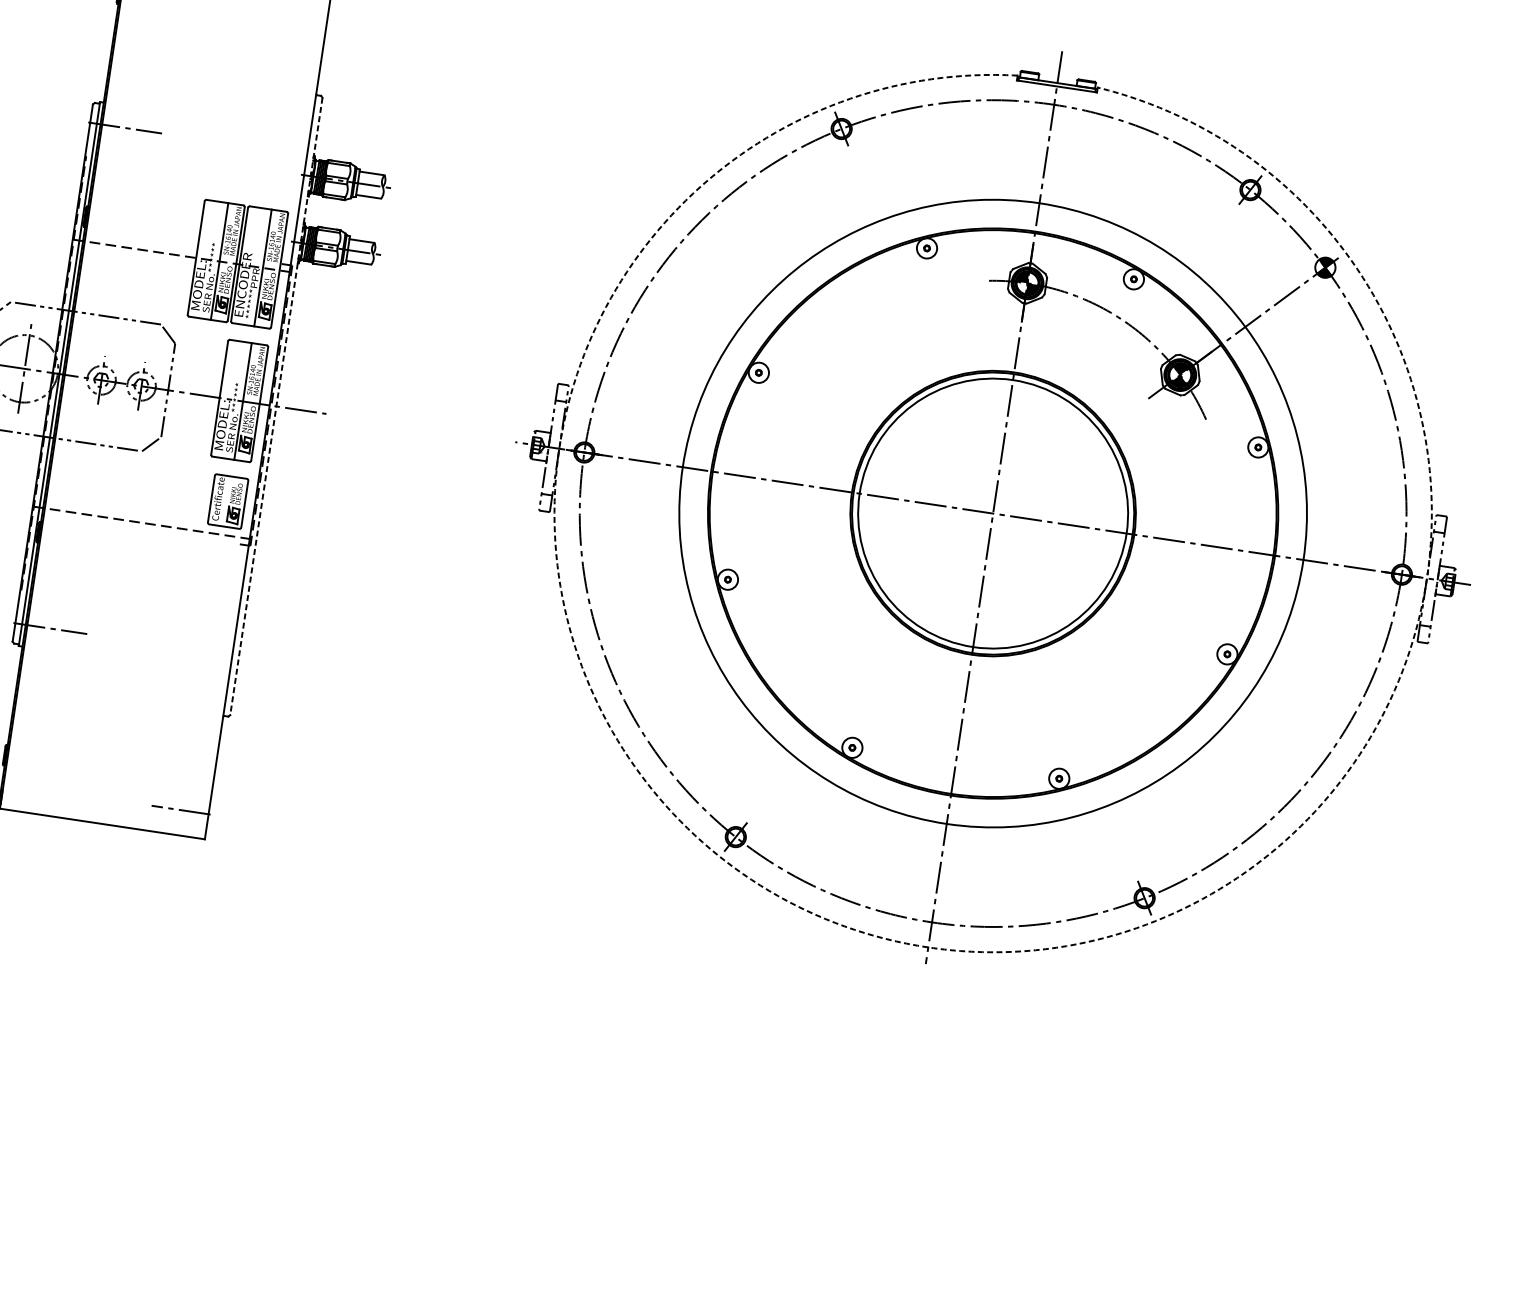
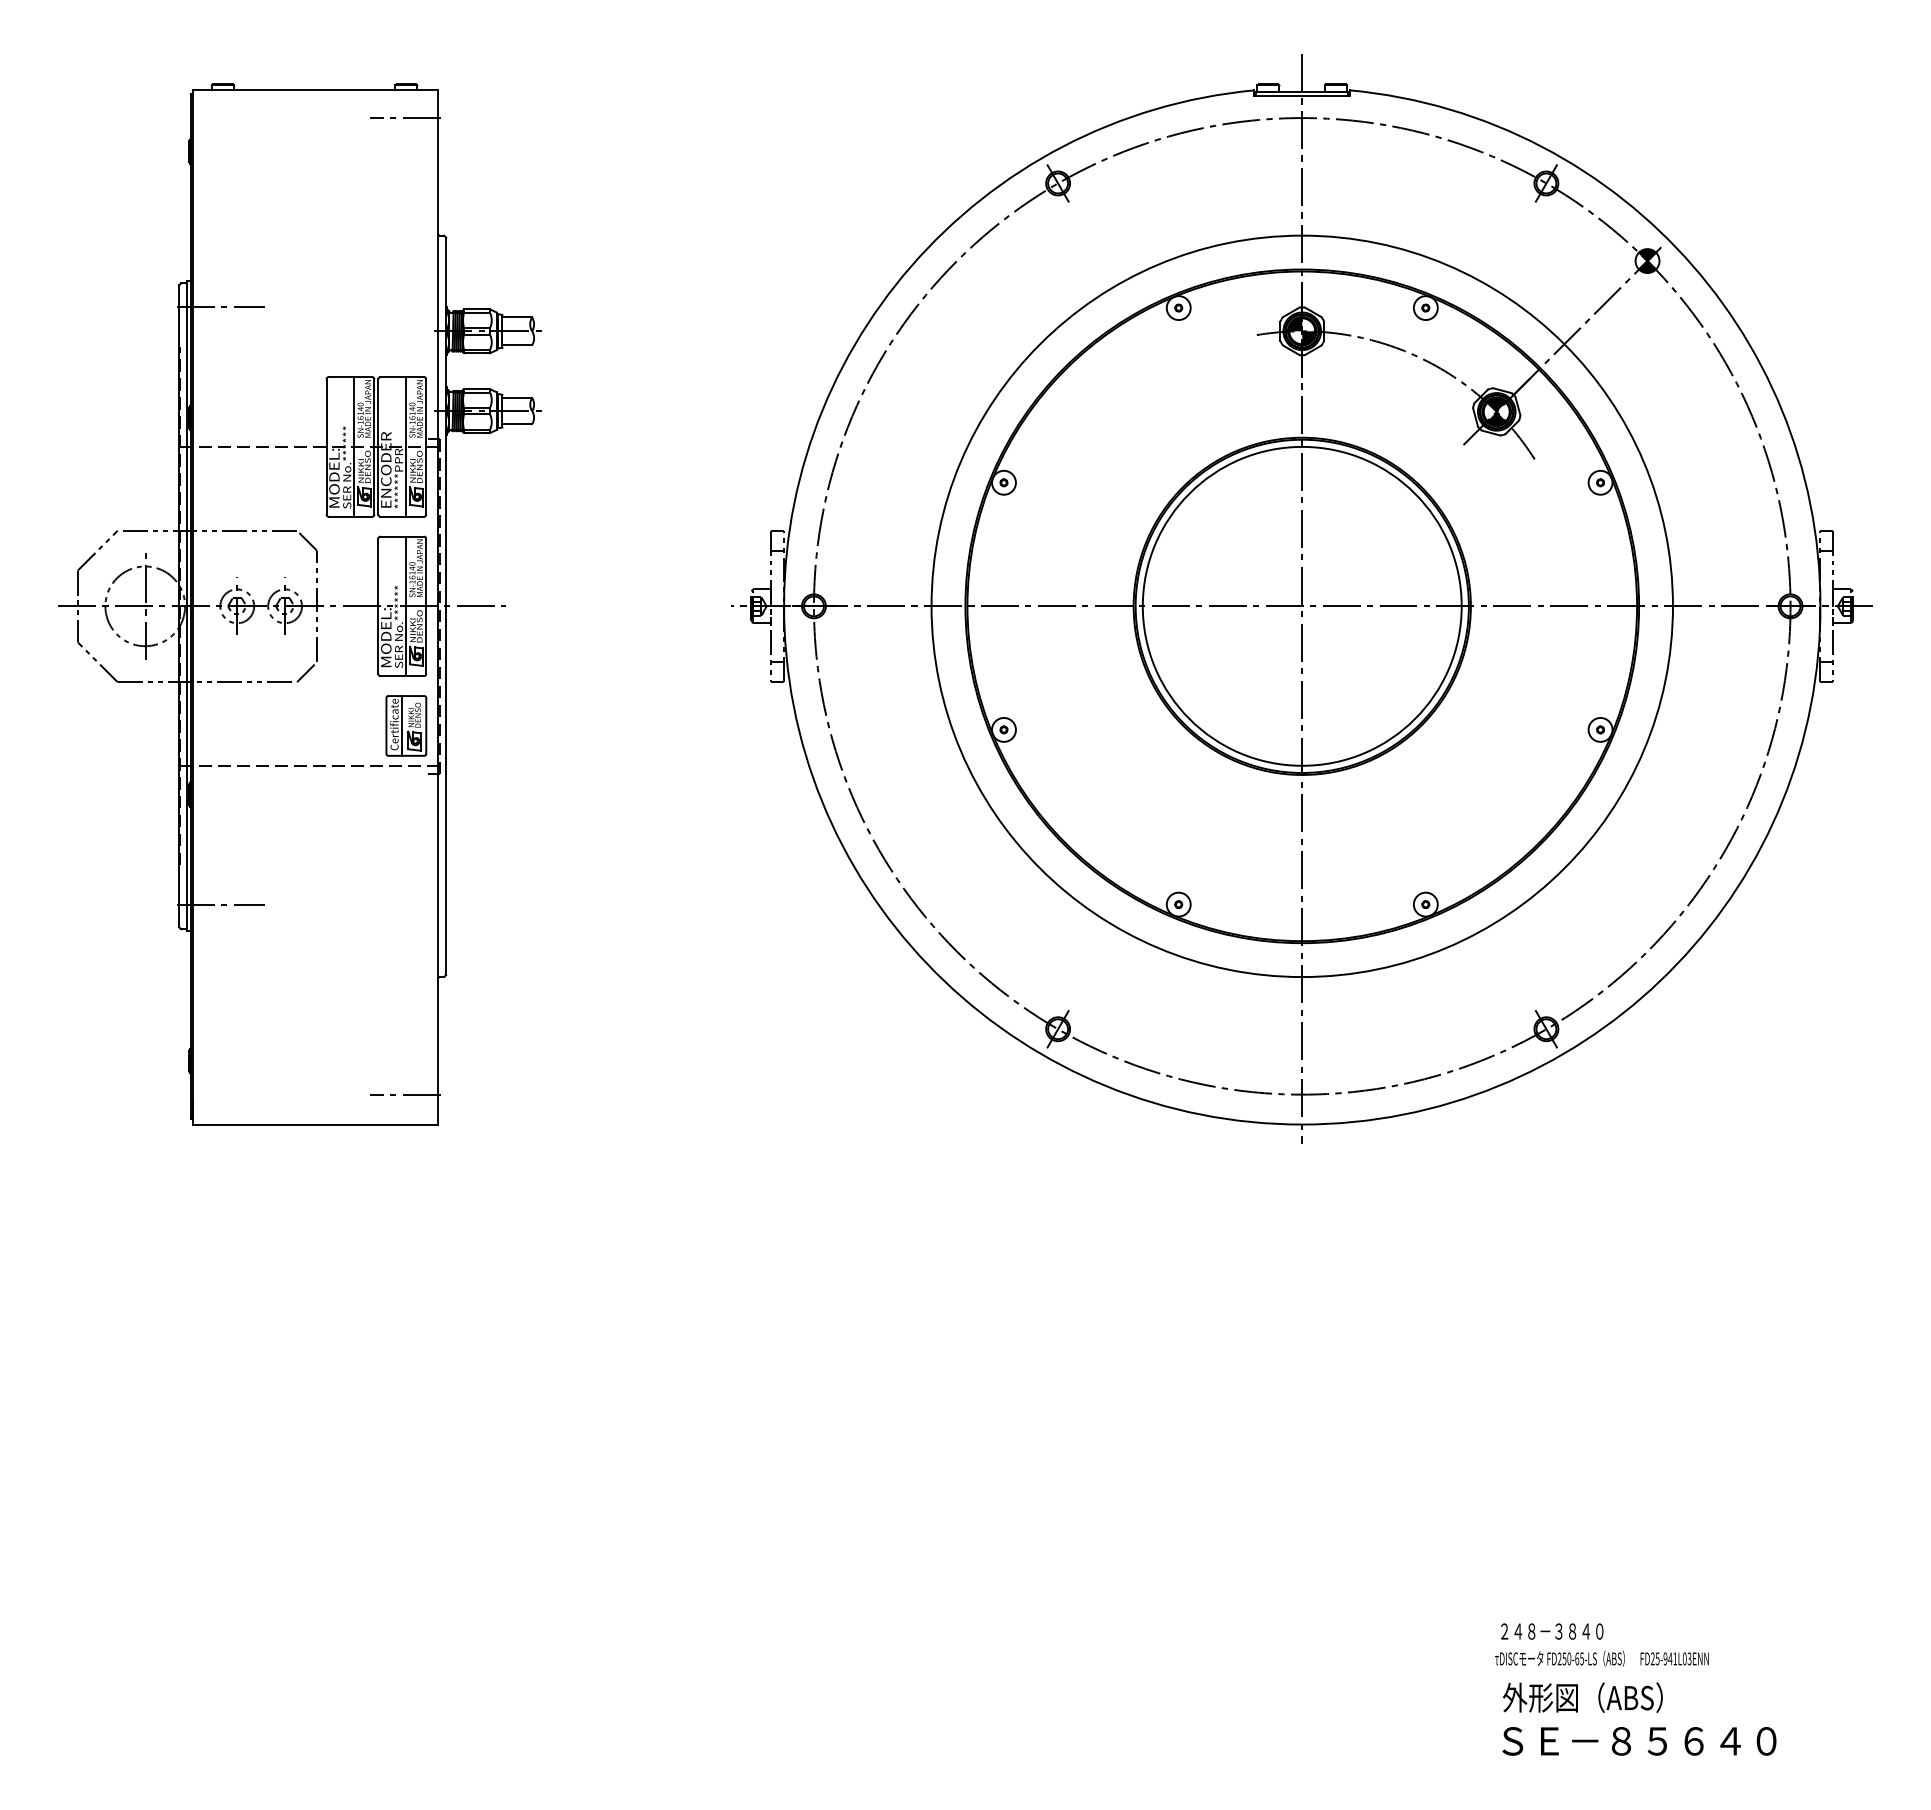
line: (276, 406) -> (446, 606), dashed -> solid
line: (224, 500) -> (402, 725), added
arc: (928, 947) -> (1302, 1124), dashed -> solid

